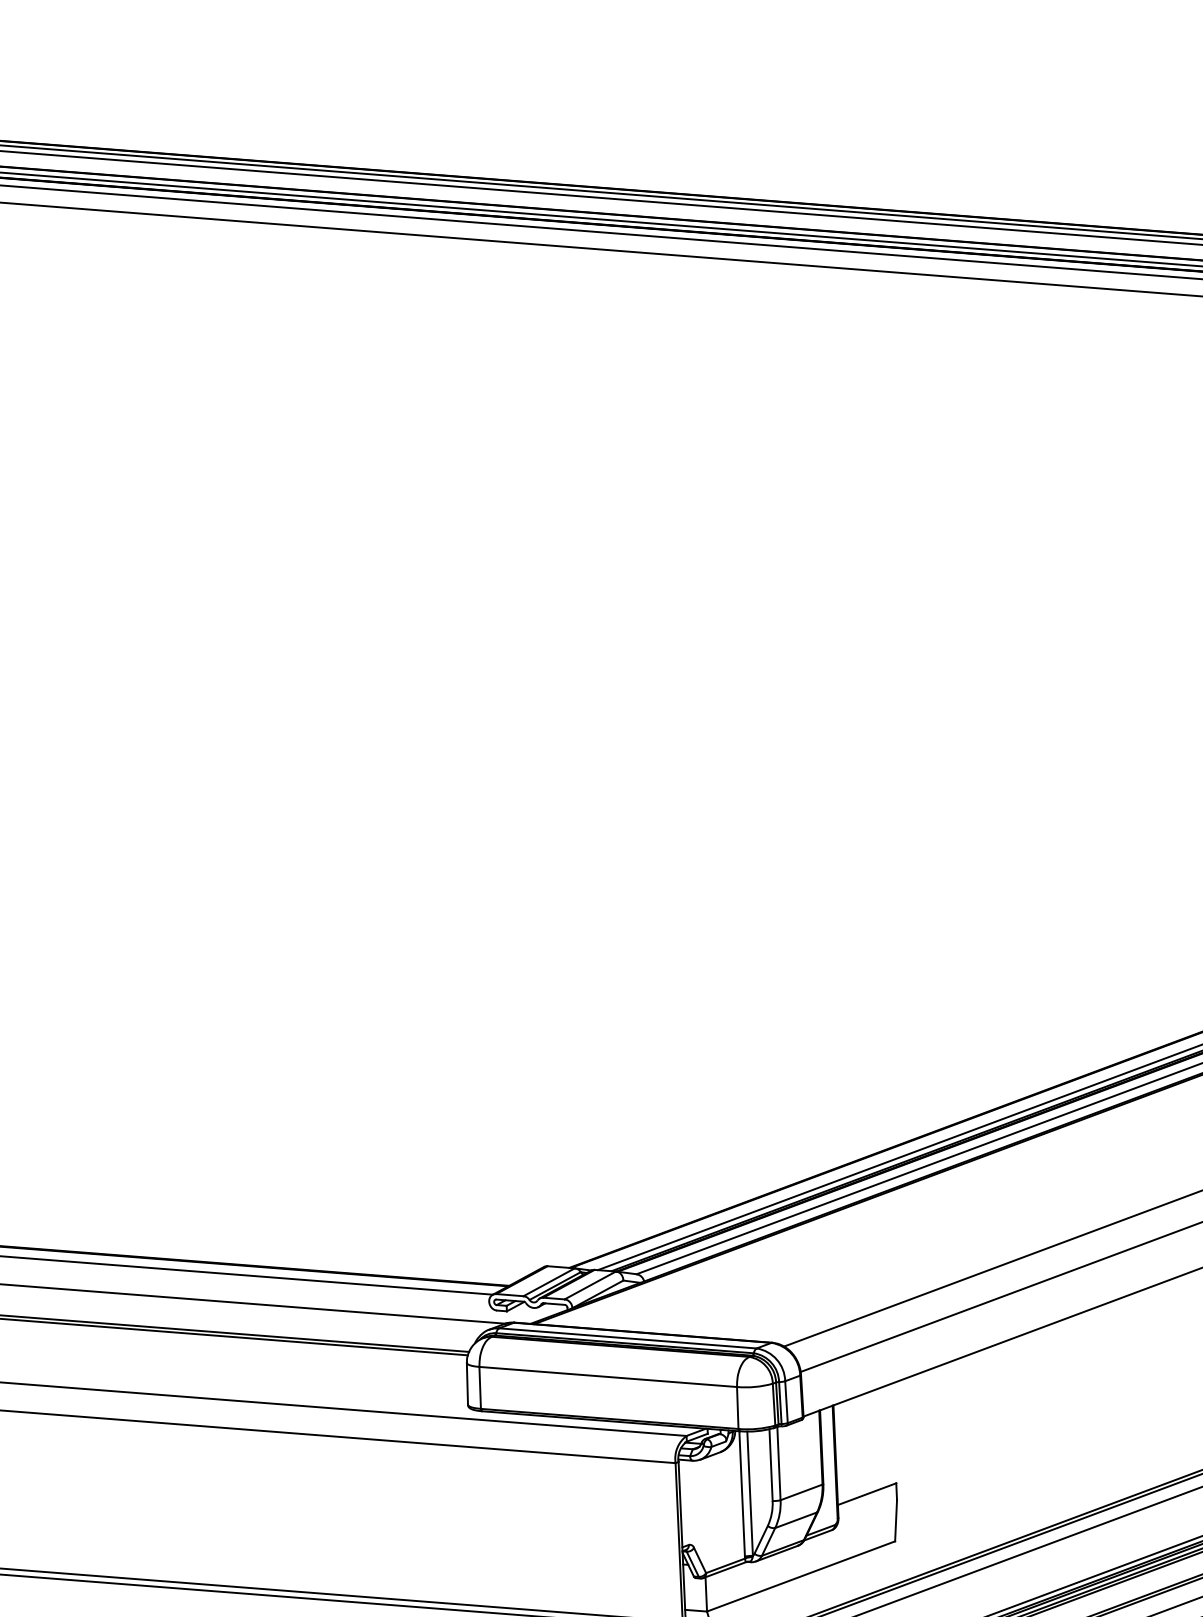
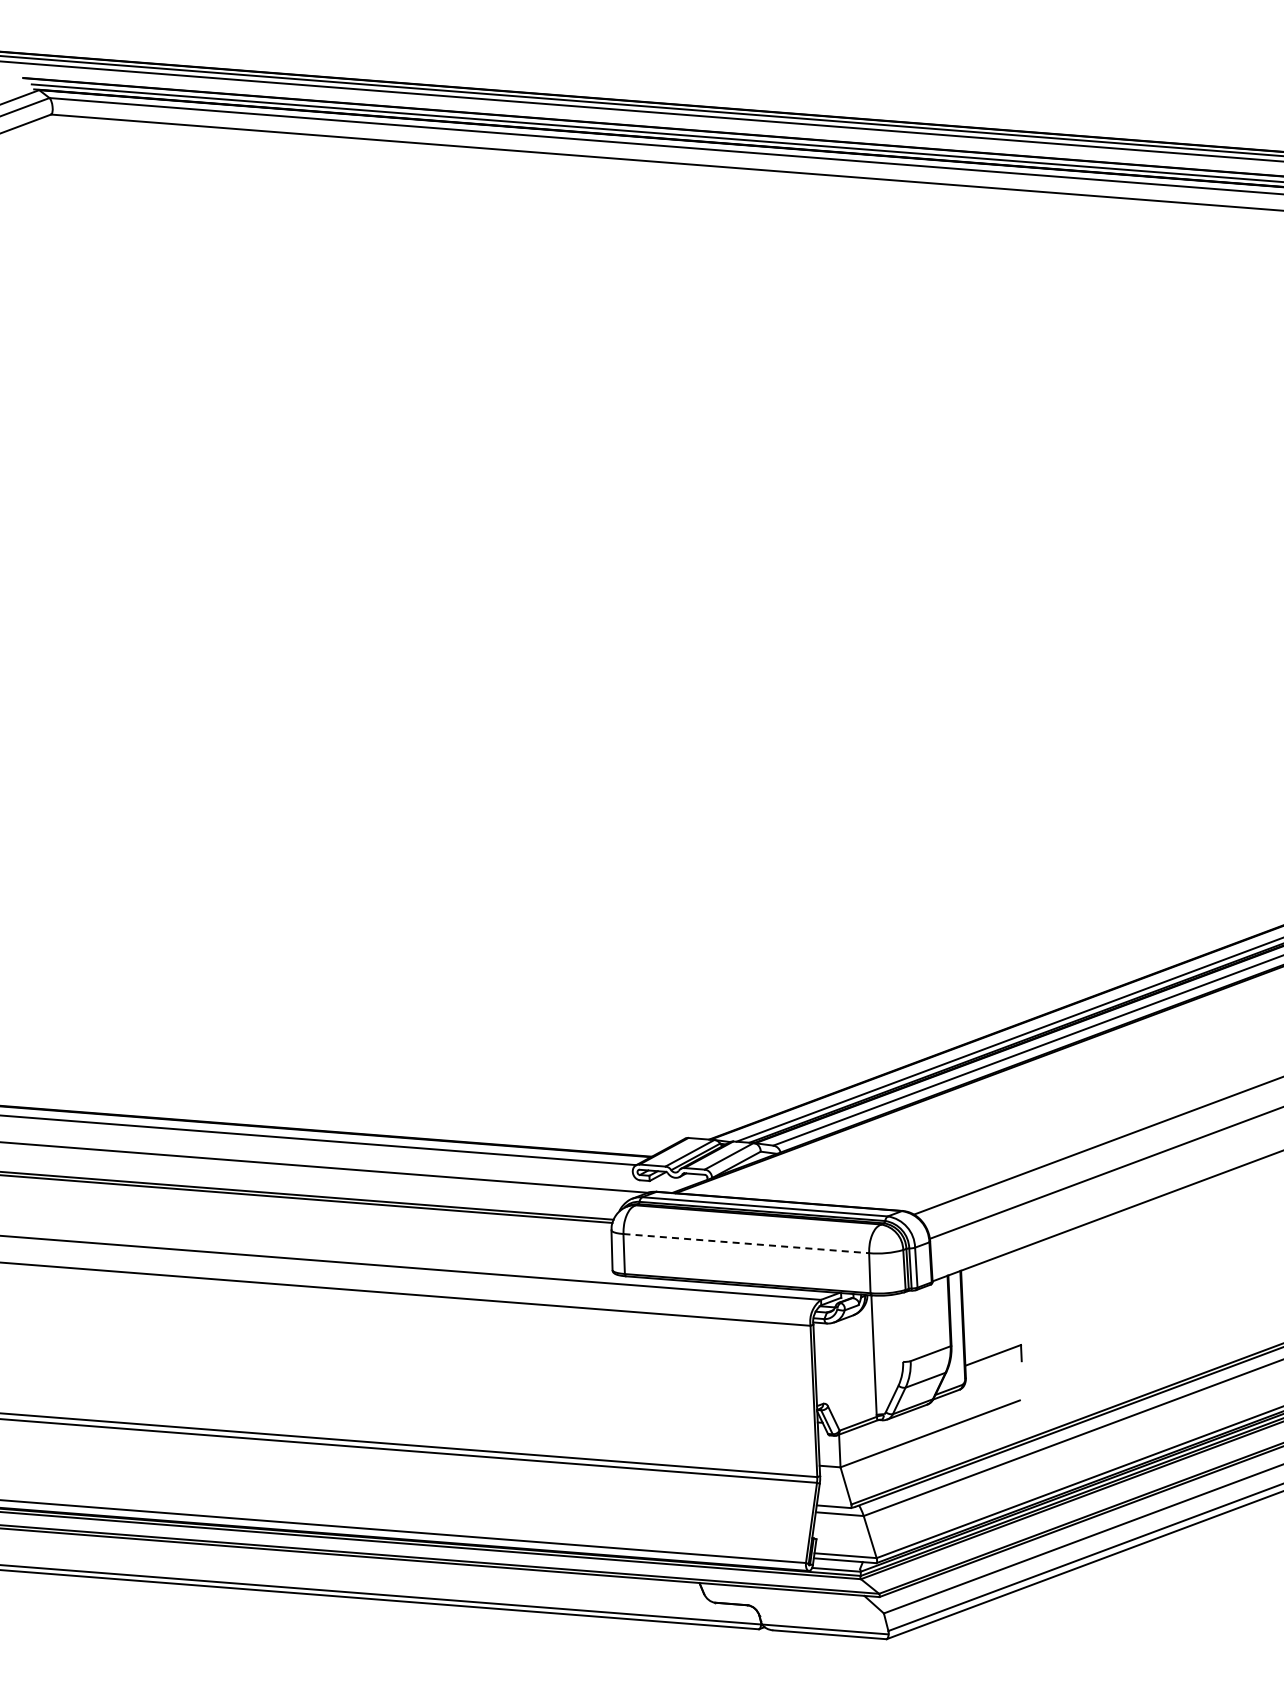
line: (608, 1376) -> (746, 1243), solid -> dashed
line: (778, 1463) -> (908, 1326), removed
line: (770, 1464) -> (901, 1327), removed
line: (749, 1493) -> (881, 1354), removed
line: (895, 1520) -> (1020, 1380), removed

